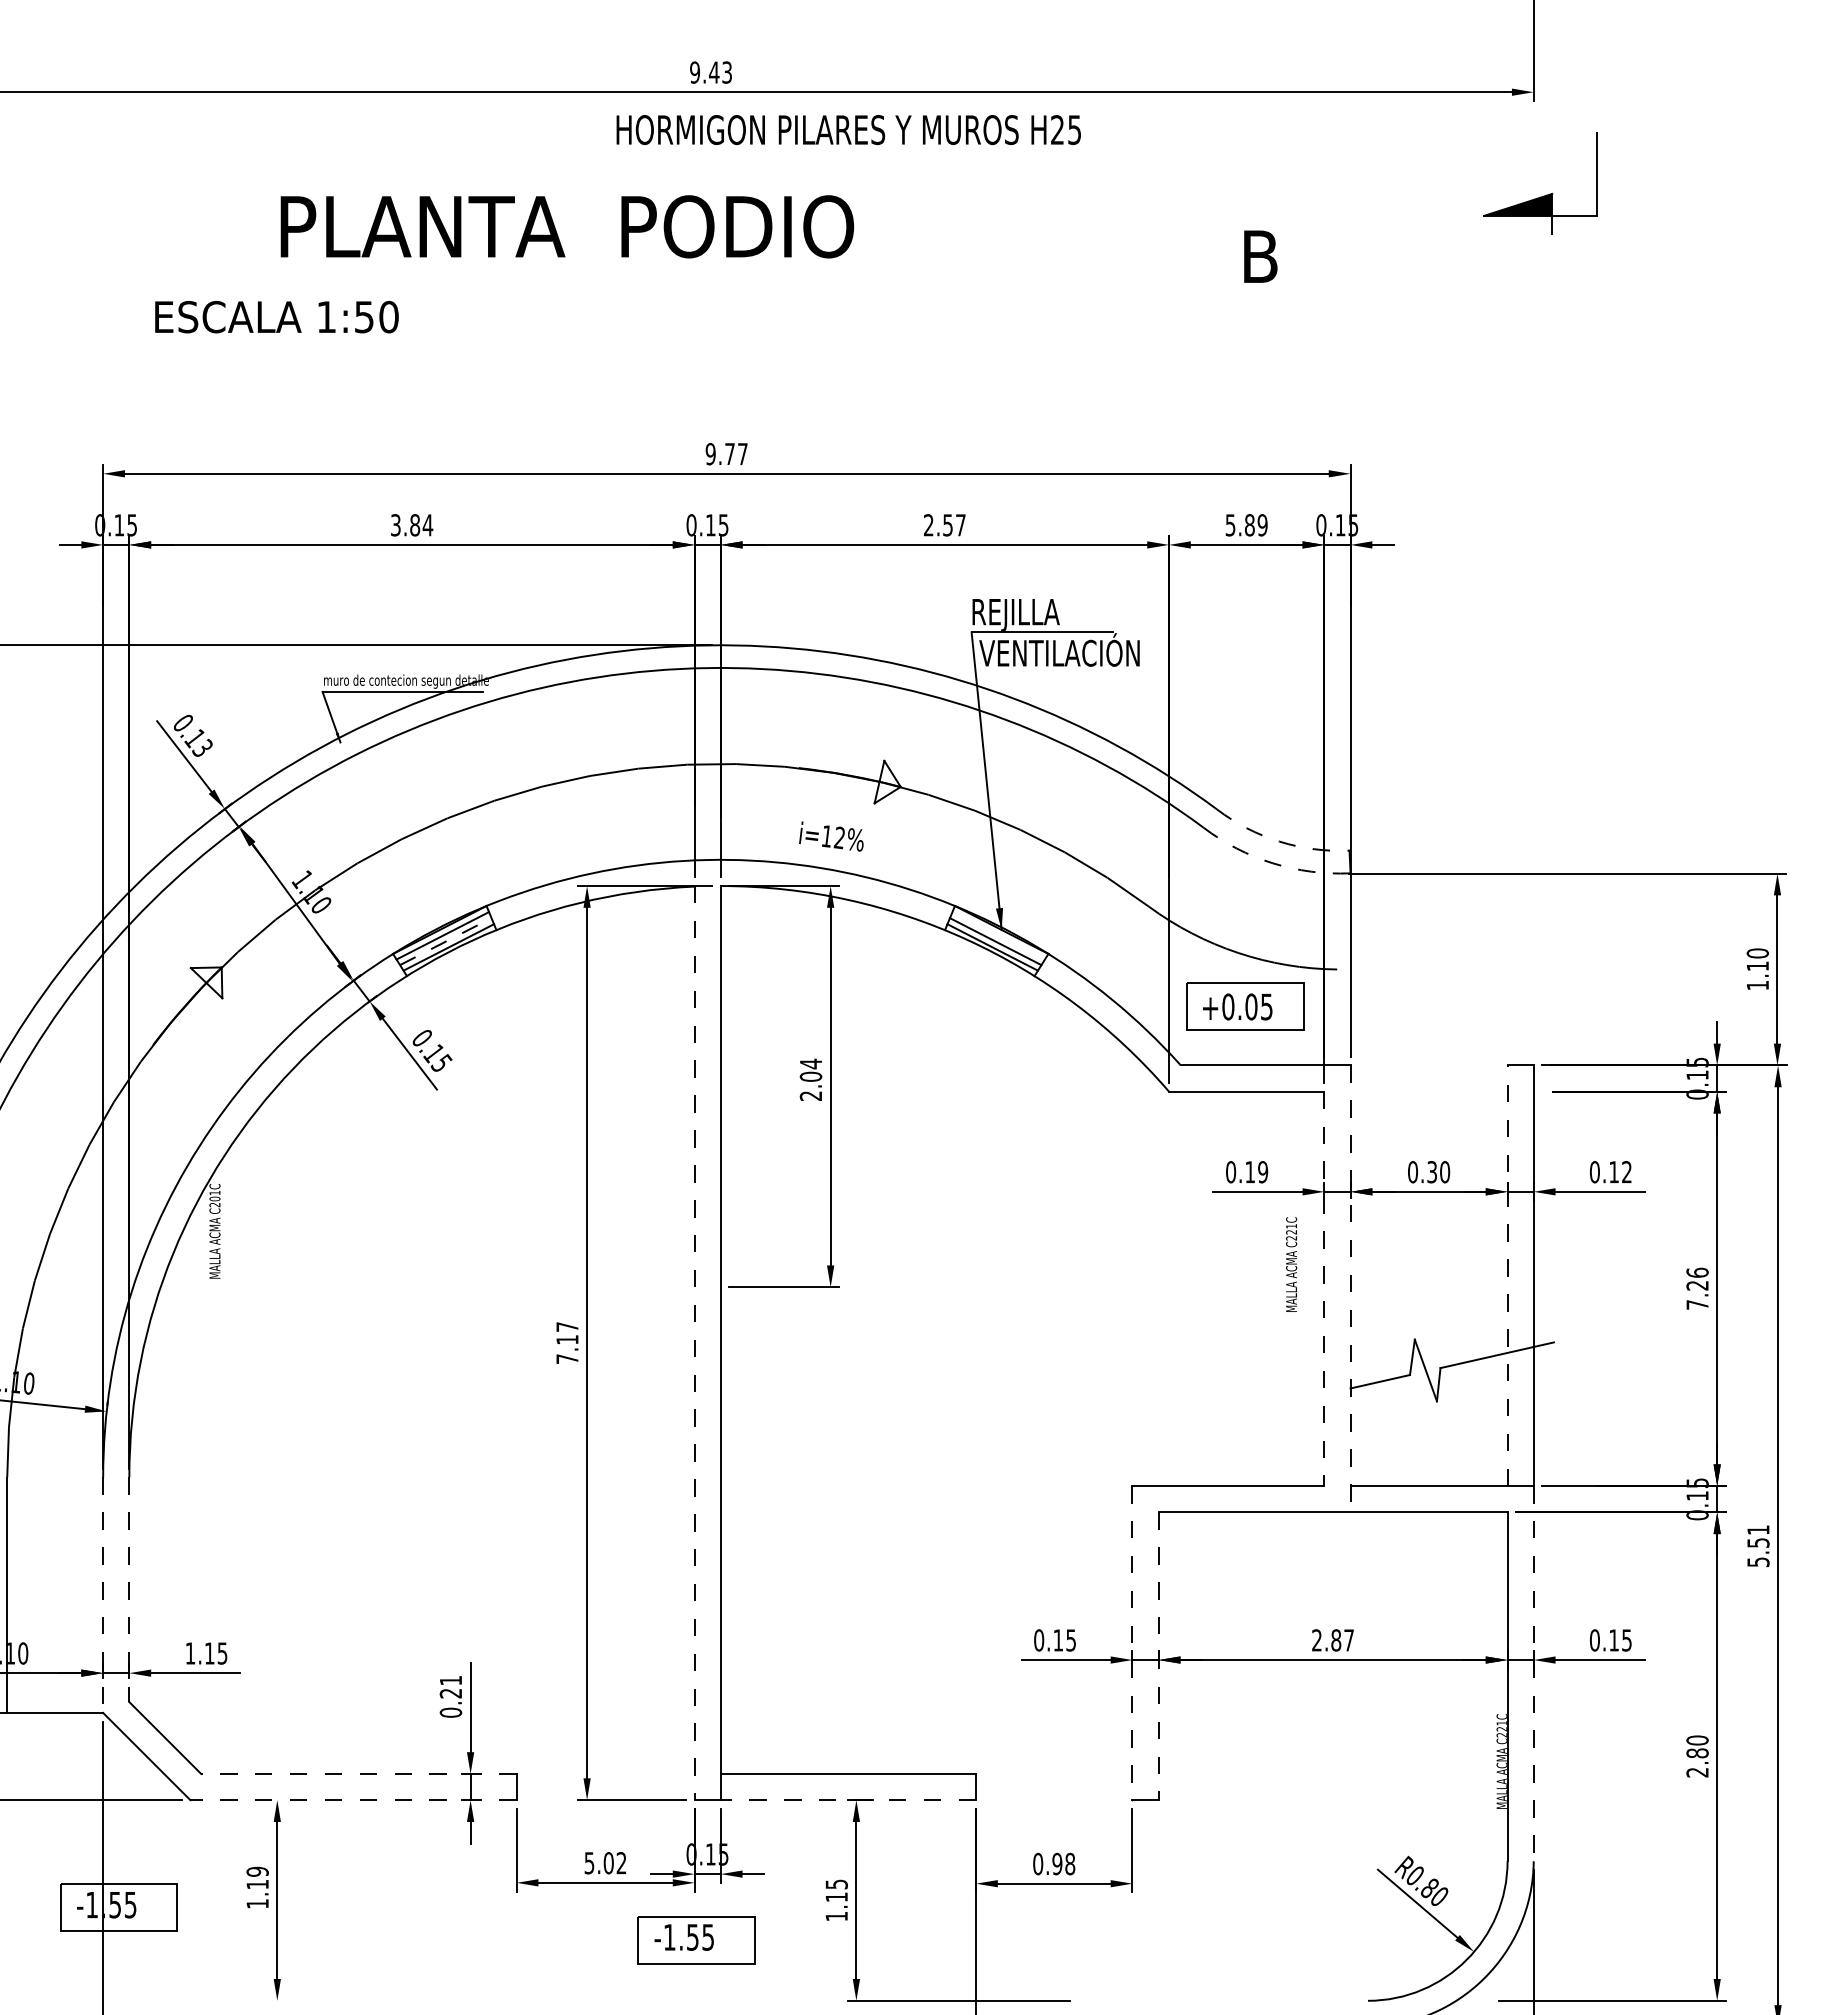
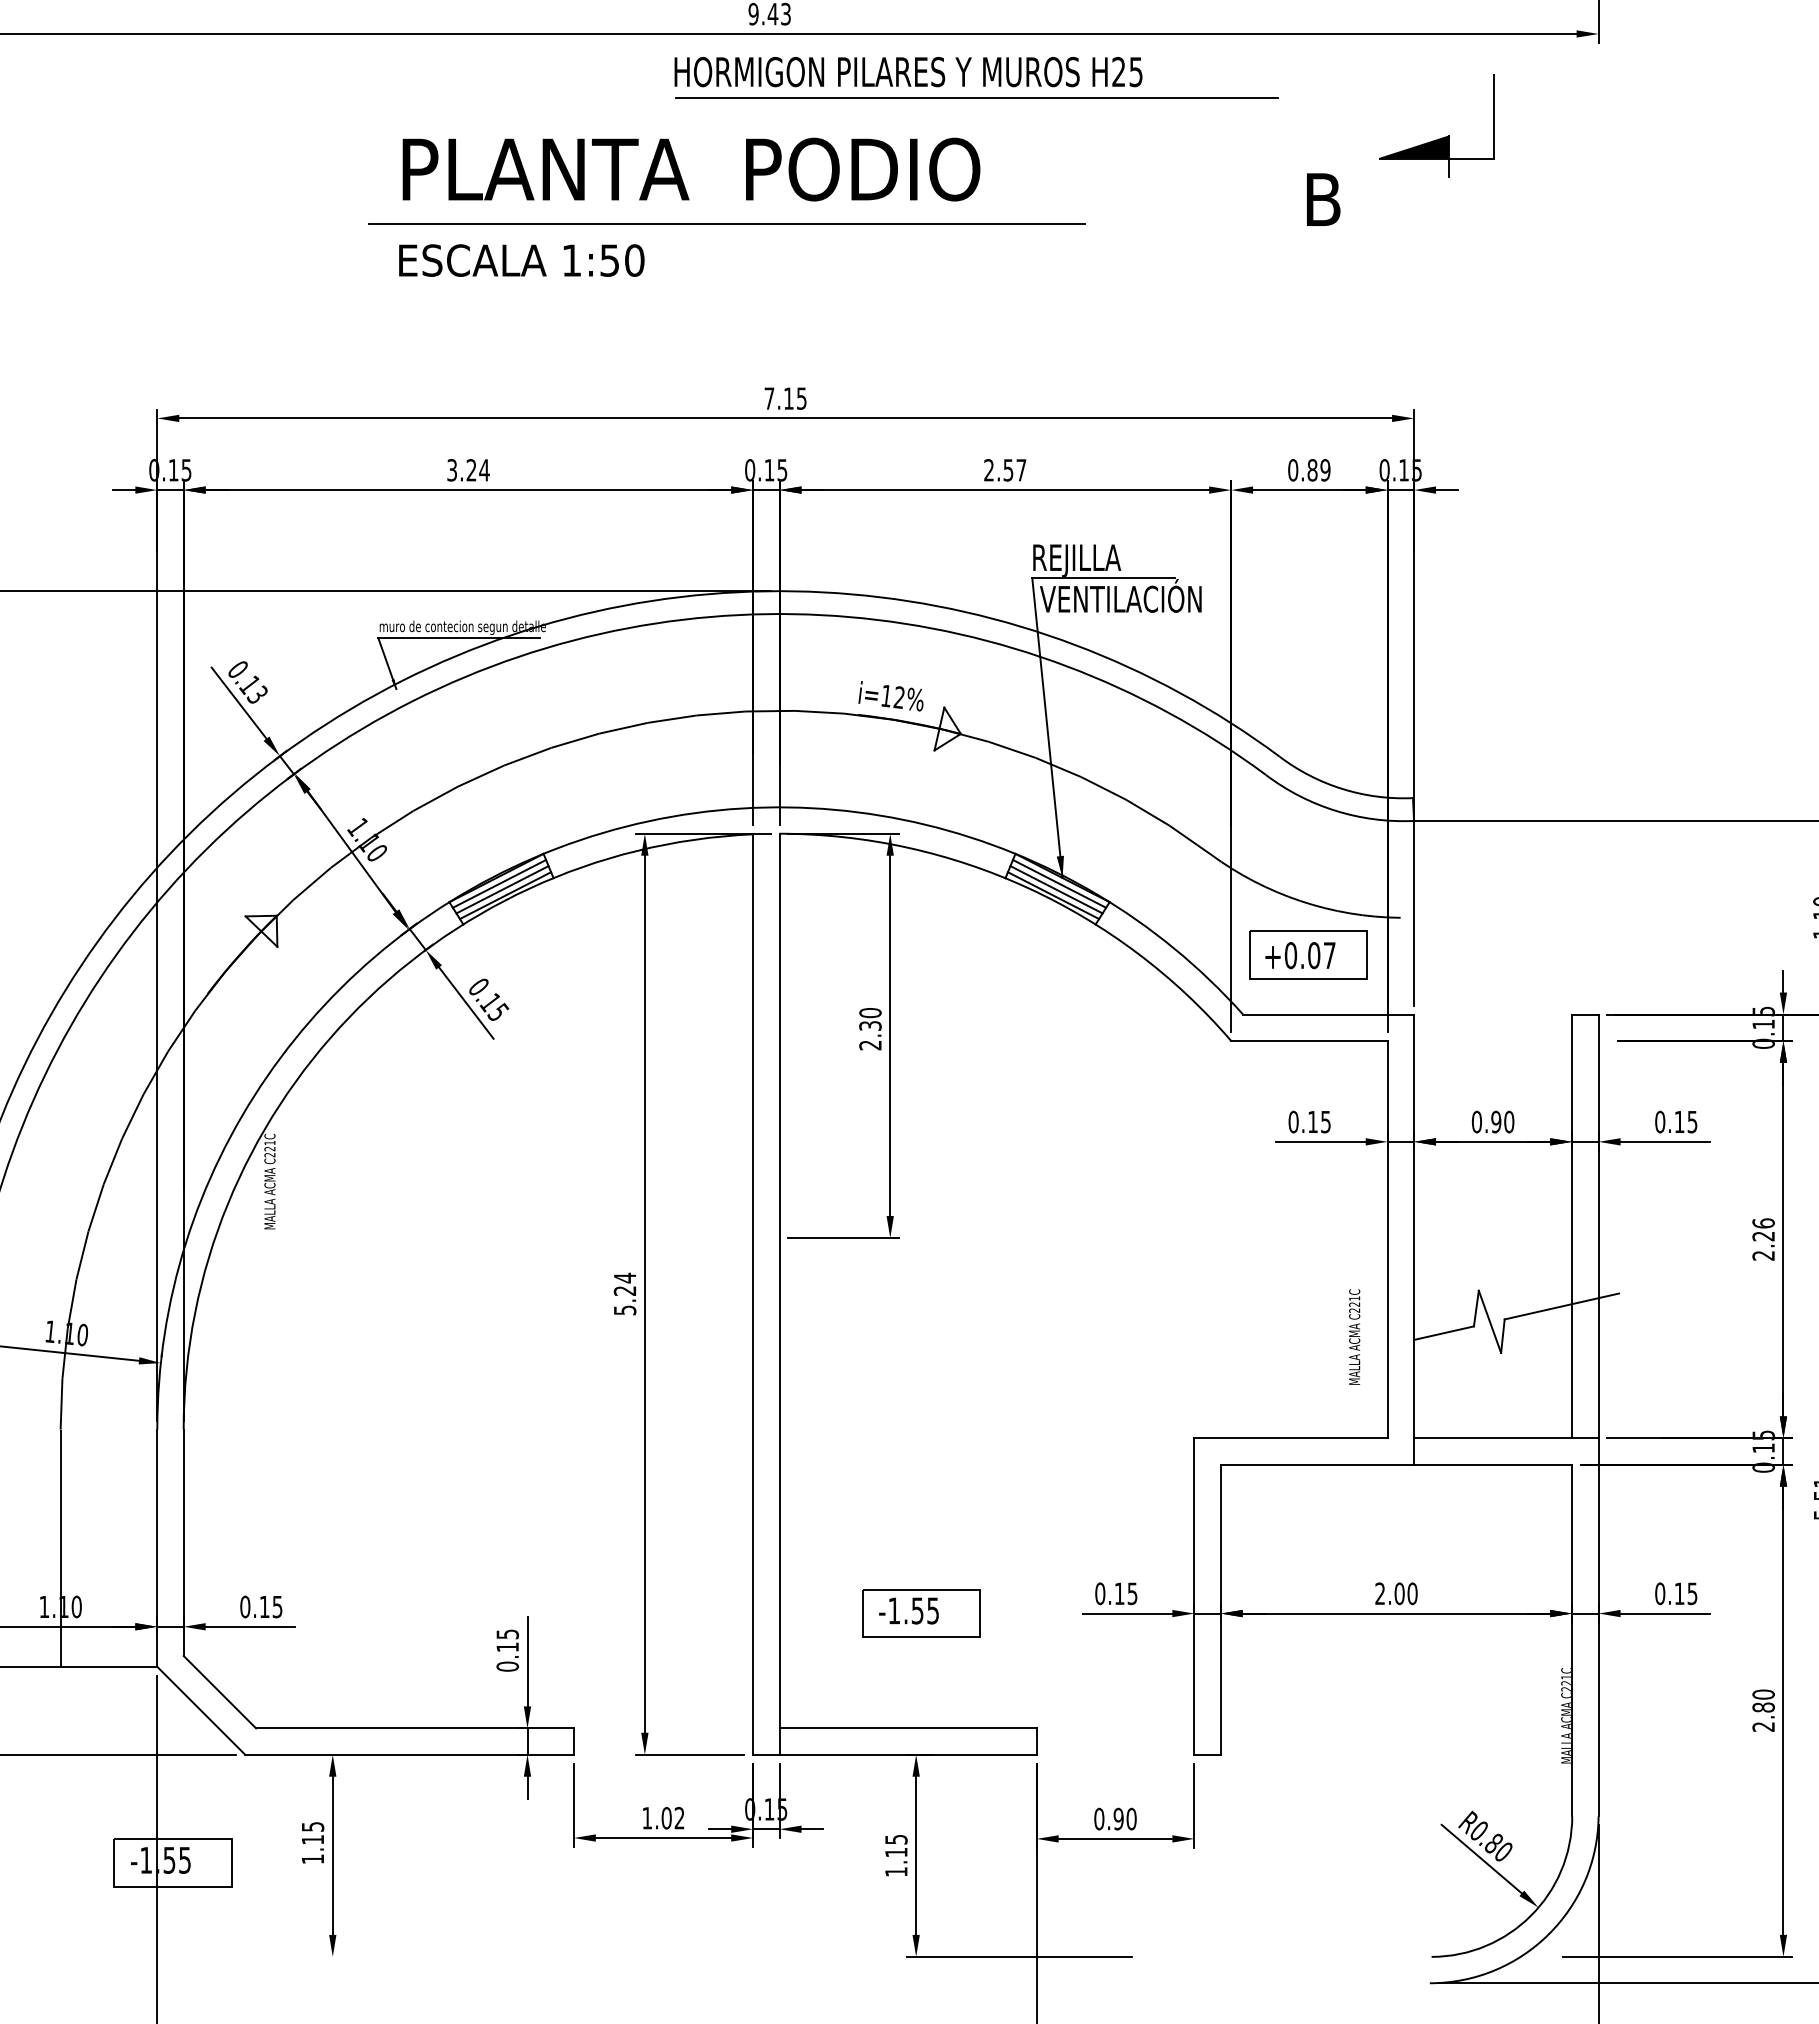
line: (916, 155) -> (976, 97), added
part: (1543, 195) -> (1440, 138), moved
text: (567, 226) -> (691, 169), moved
line: (668, 281) -> (726, 224), added
text: (276, 317) -> (521, 260), moved
text: (726, 454) -> (785, 398), 9.77 -> 7.15
text: (415, 525) -> (471, 470), 3.84 -> 3.24
text: (1230, 525) -> (1293, 470), 5.89 -> 0.89
text: (831, 836) -> (891, 696), moved
arc: (1279, 841) -> (1342, 788), dashed -> solid
arc: (1272, 863) -> (1335, 811), dashed -> solid
line: (998, 935) -> (1059, 883), added
line: (446, 941) -> (503, 889), dashed -> solid
text: (1266, 1007) -> (1329, 956), +0.05 -> +0.07
text: (810, 1069) -> (869, 1018), 2.04 -> 2.30
text: (1263, 1172) -> (1326, 1122), 0.19 -> 0.15
text: (1432, 1172) -> (1496, 1122), 0.30 -> 0.90
text: (1626, 1172) -> (1692, 1122), 0.12 -> 0.15
text: (214, 1198) -> (269, 1148), C201C -> C221C
text: (1291, 1264) -> (1354, 1336), moved
line: (1507, 1275) -> (1572, 1226), dashed -> solid
line: (1324, 1289) -> (1387, 1240), dashed -> solid
line: (1350, 1289) -> (1413, 1240), dashed -> solid
text: (1697, 1304) -> (1763, 1255), 7.26 -> 2.26
text: (567, 1342) -> (625, 1293), 7.17 -> 5.24
line: (694, 1343) -> (753, 1294), dashed -> solid
line: (129, 1590) -> (183, 1543), dashed -> solid
line: (103, 1595) -> (157, 1548), dashed -> solid
text: (1342, 1640) -> (1405, 1593), 2.87 -> 2.00
line: (1132, 1643) -> (1194, 1596), dashed -> solid
text: (190, 1653) -> (245, 1606), 1.15 -> 0.15
line: (1158, 1656) -> (1220, 1609), dashed -> solid
line: (1533, 1673) -> (1598, 1627), dashed -> solid
text: (450, 1687) -> (507, 1641), 0.21 -> 0.15
line: (358, 1774) -> (414, 1728), dashed -> solid
line: (353, 1800) -> (409, 1755), dashed -> solid
line: (848, 1800) -> (908, 1755), dashed -> solid
text: (589, 1863) -> (647, 1818), 5.02 -> 1.02
text: (1070, 1863) -> (1131, 1818), 0.98 -> 0.90
text: (257, 1871) -> (312, 1826), 1.19 -> 1.15
part: (696, 1940) -> (921, 1614), moved

